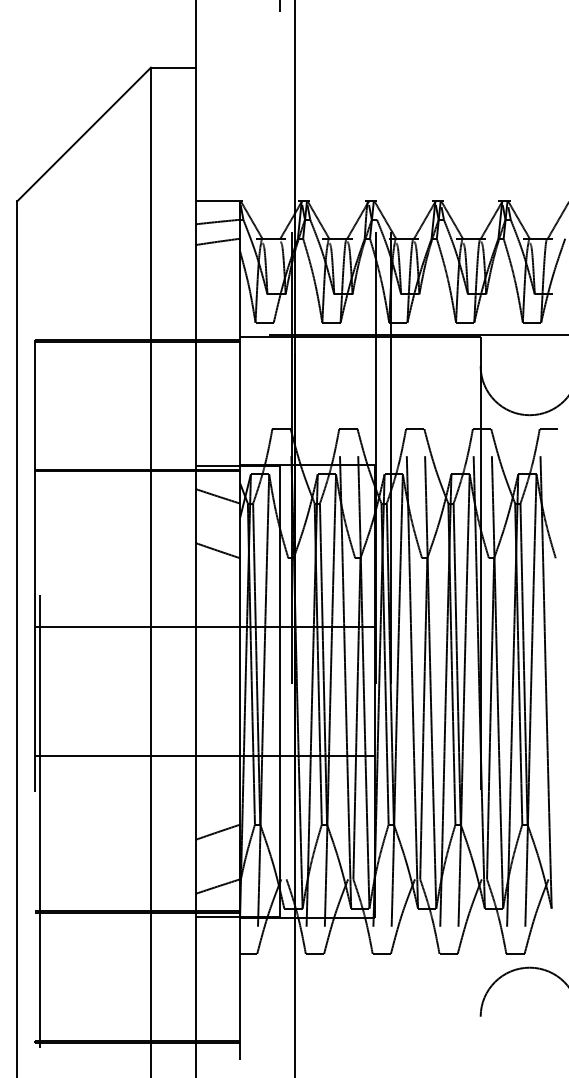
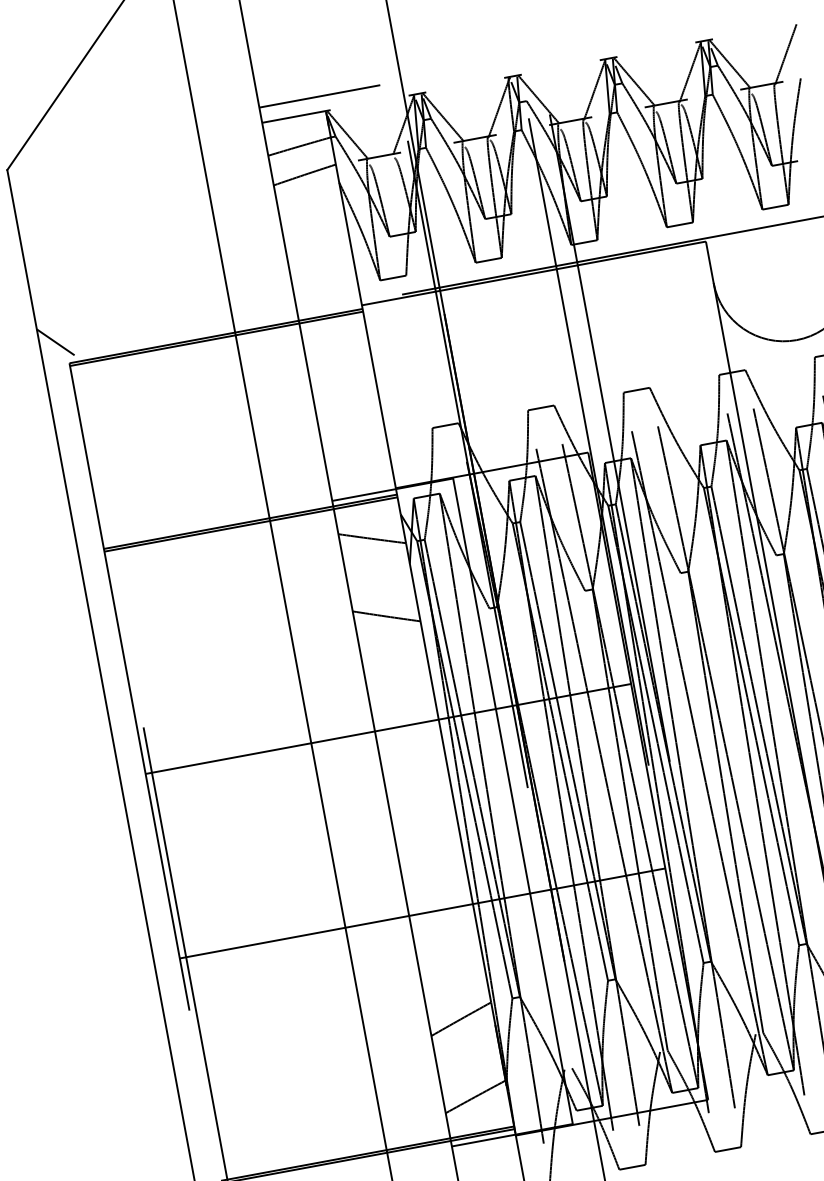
line: (237, 190) -> (319, 96), added
line: (28, 323) -> (55, 341), added

